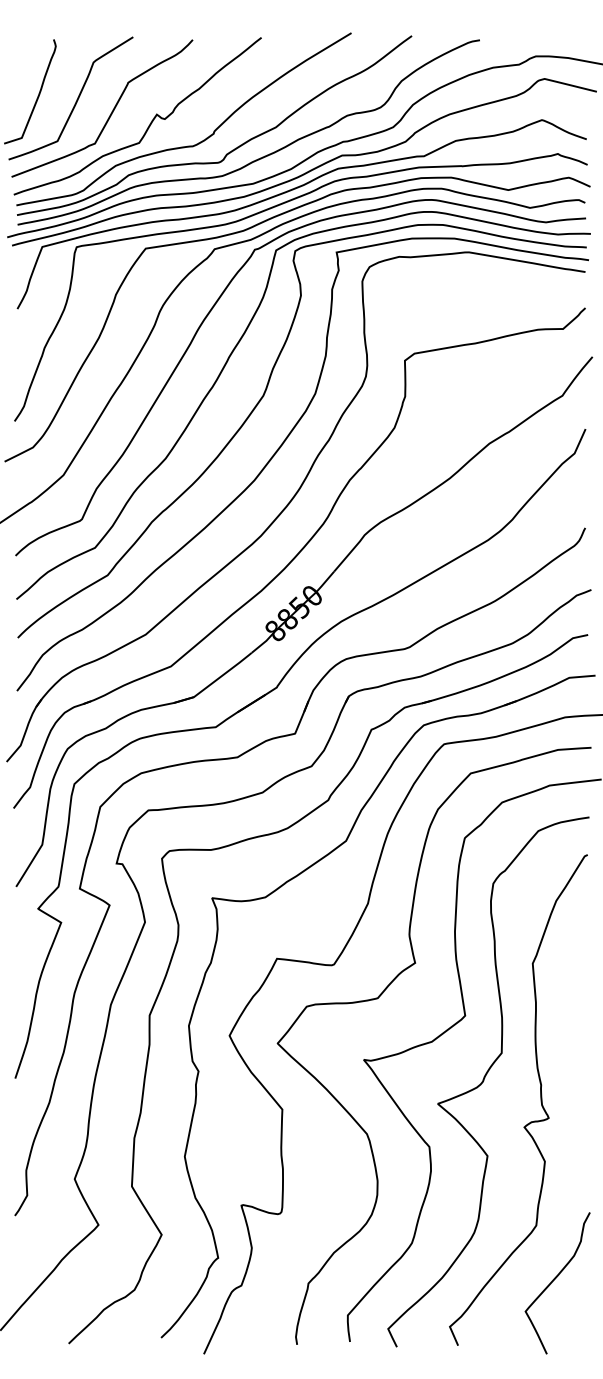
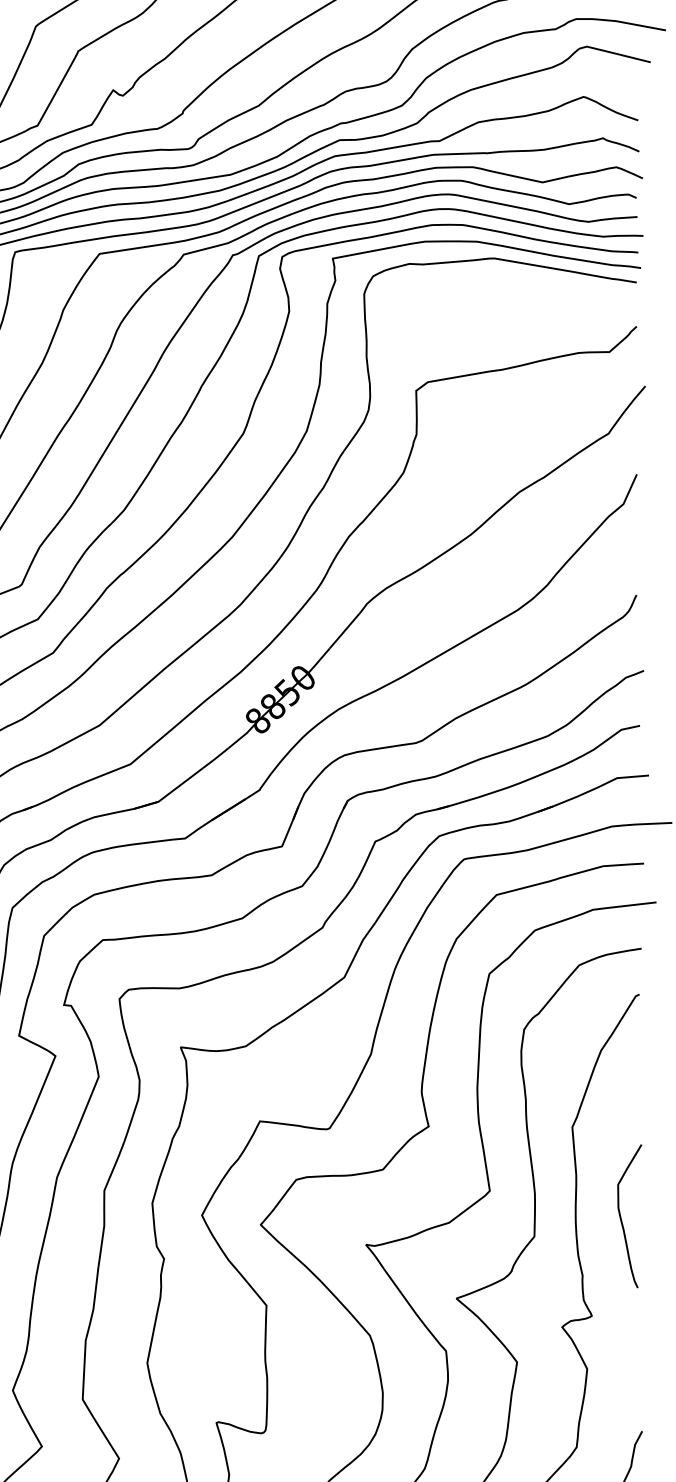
curve: (573, 1037) -> (622, 1217), added

